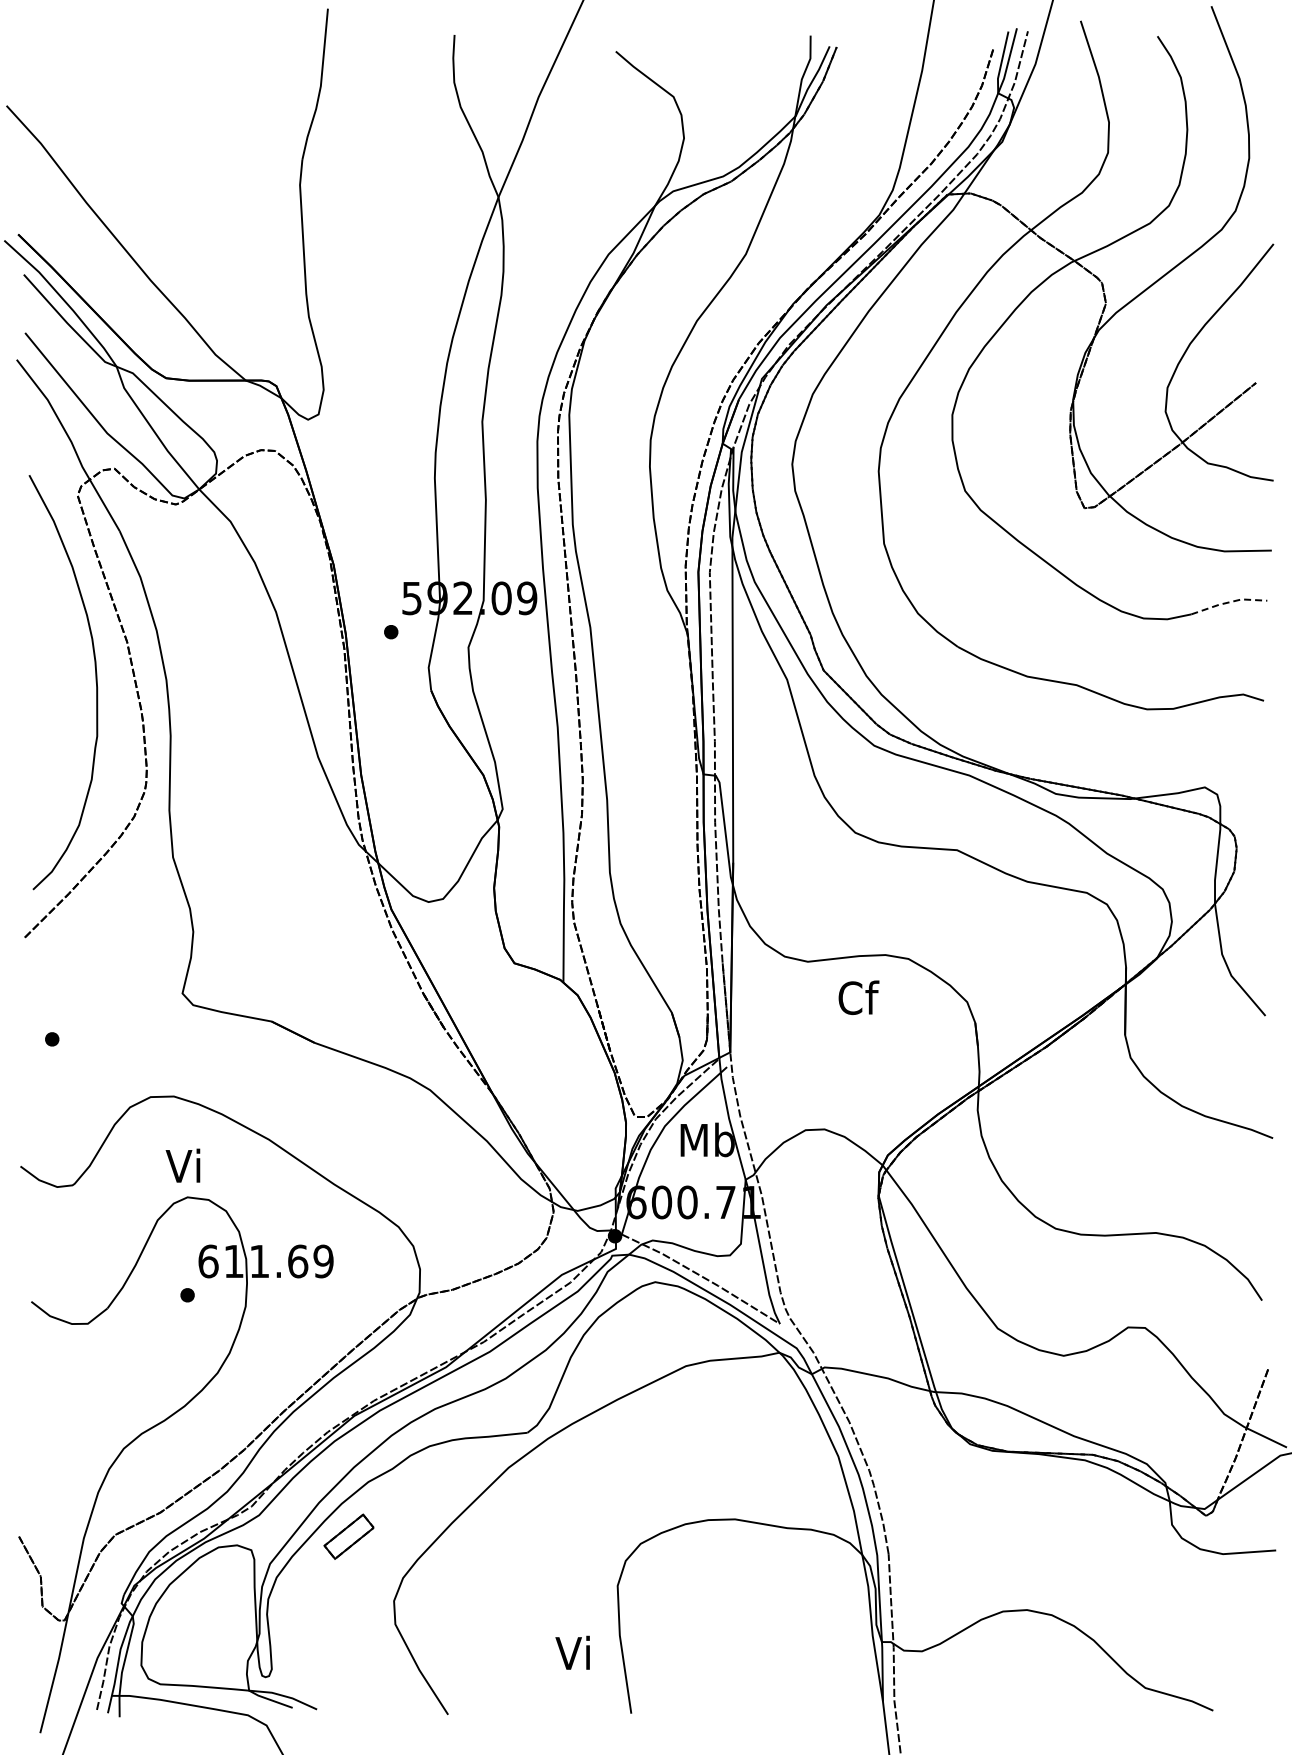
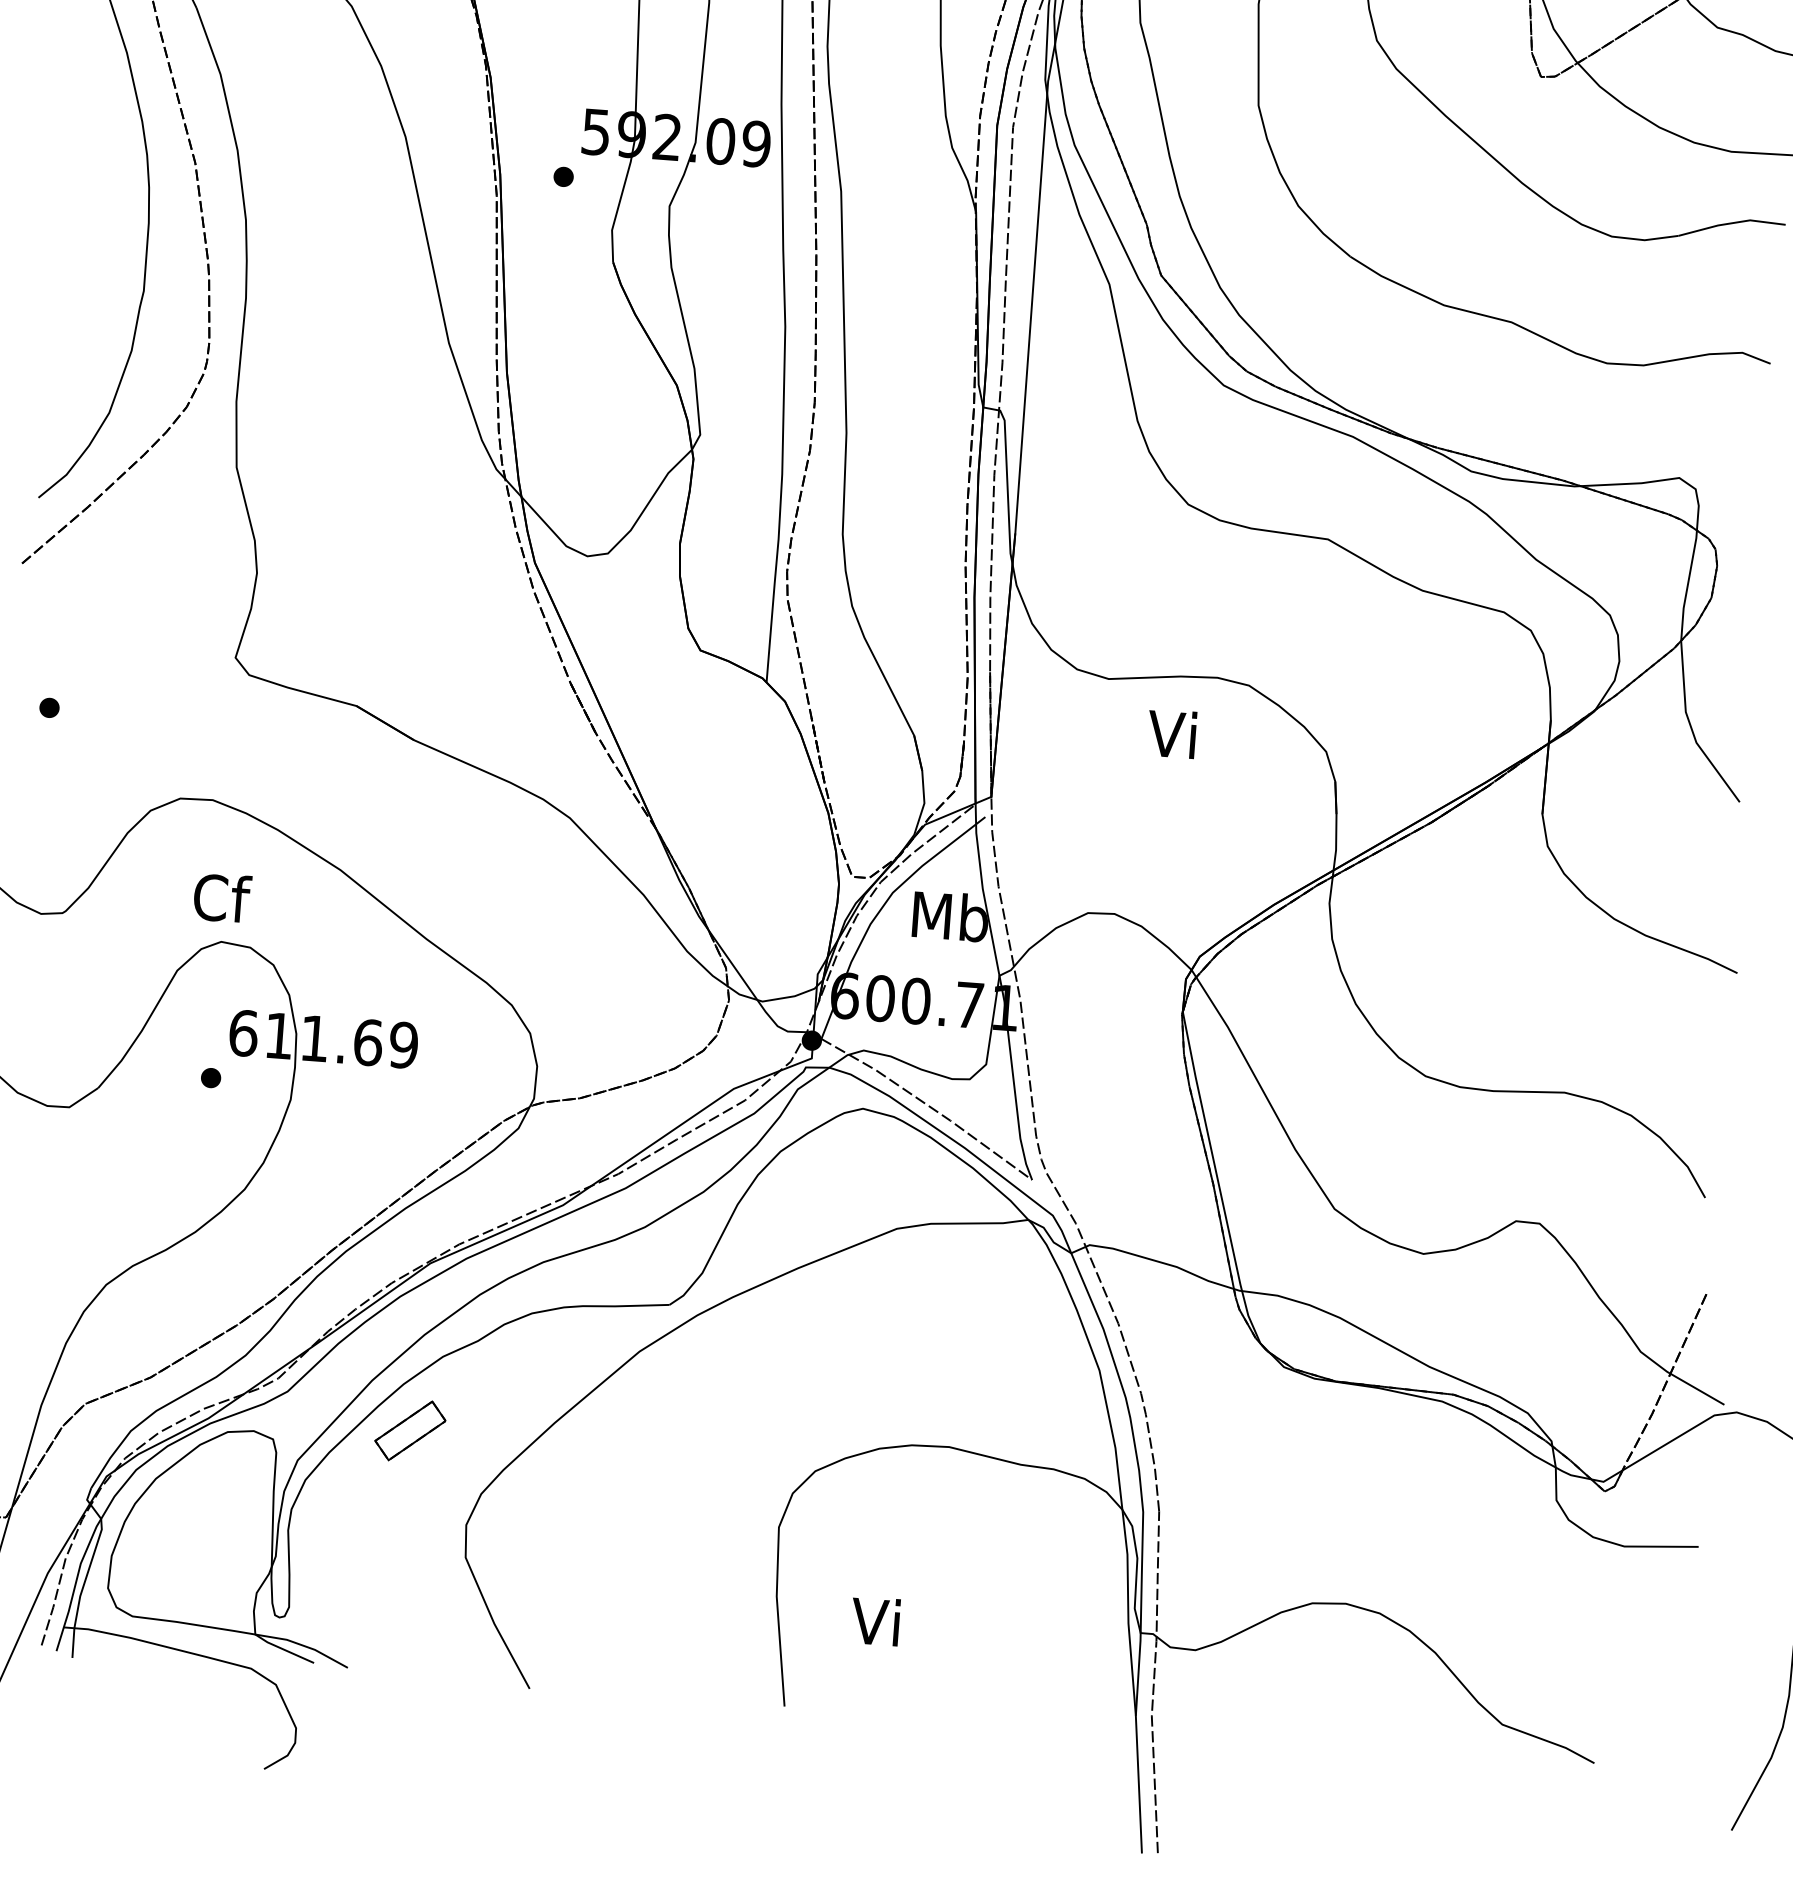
line: (1228, 602) -> (1731, 223), dashed -> solid
text: (858, 997) -> (1175, 734), Cf -> Vi
text: (185, 1165) -> (221, 897), Vi -> Cf
text: (572, 1652) -> (875, 1620), moved

